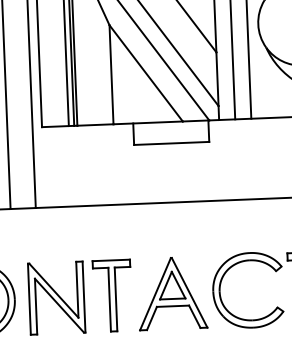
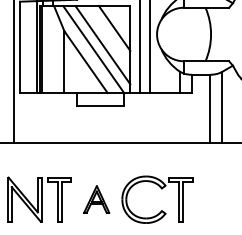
part: (171, 293) -> (96, 199), size x0.6

